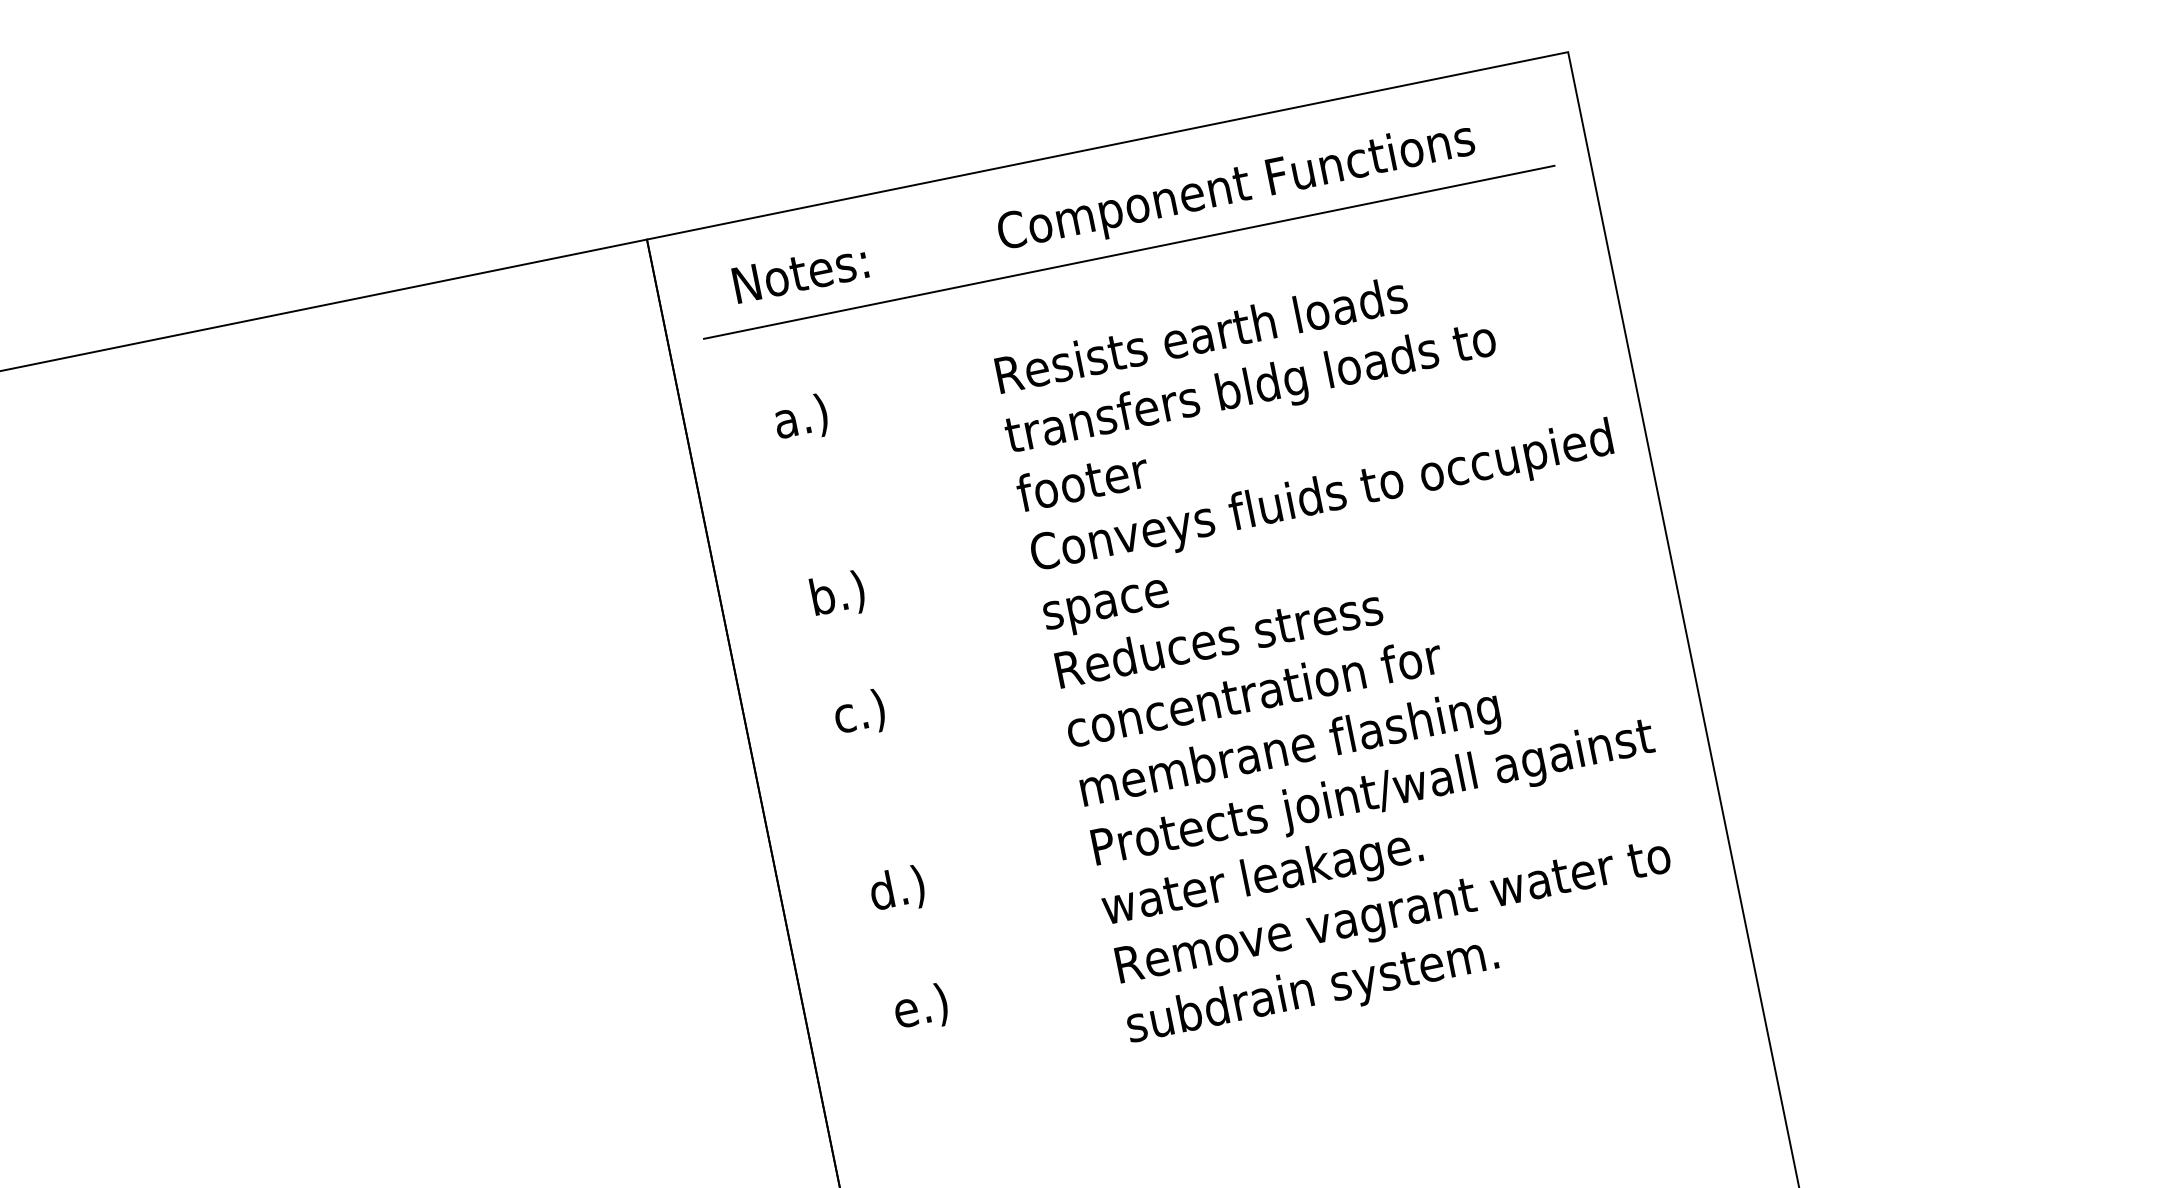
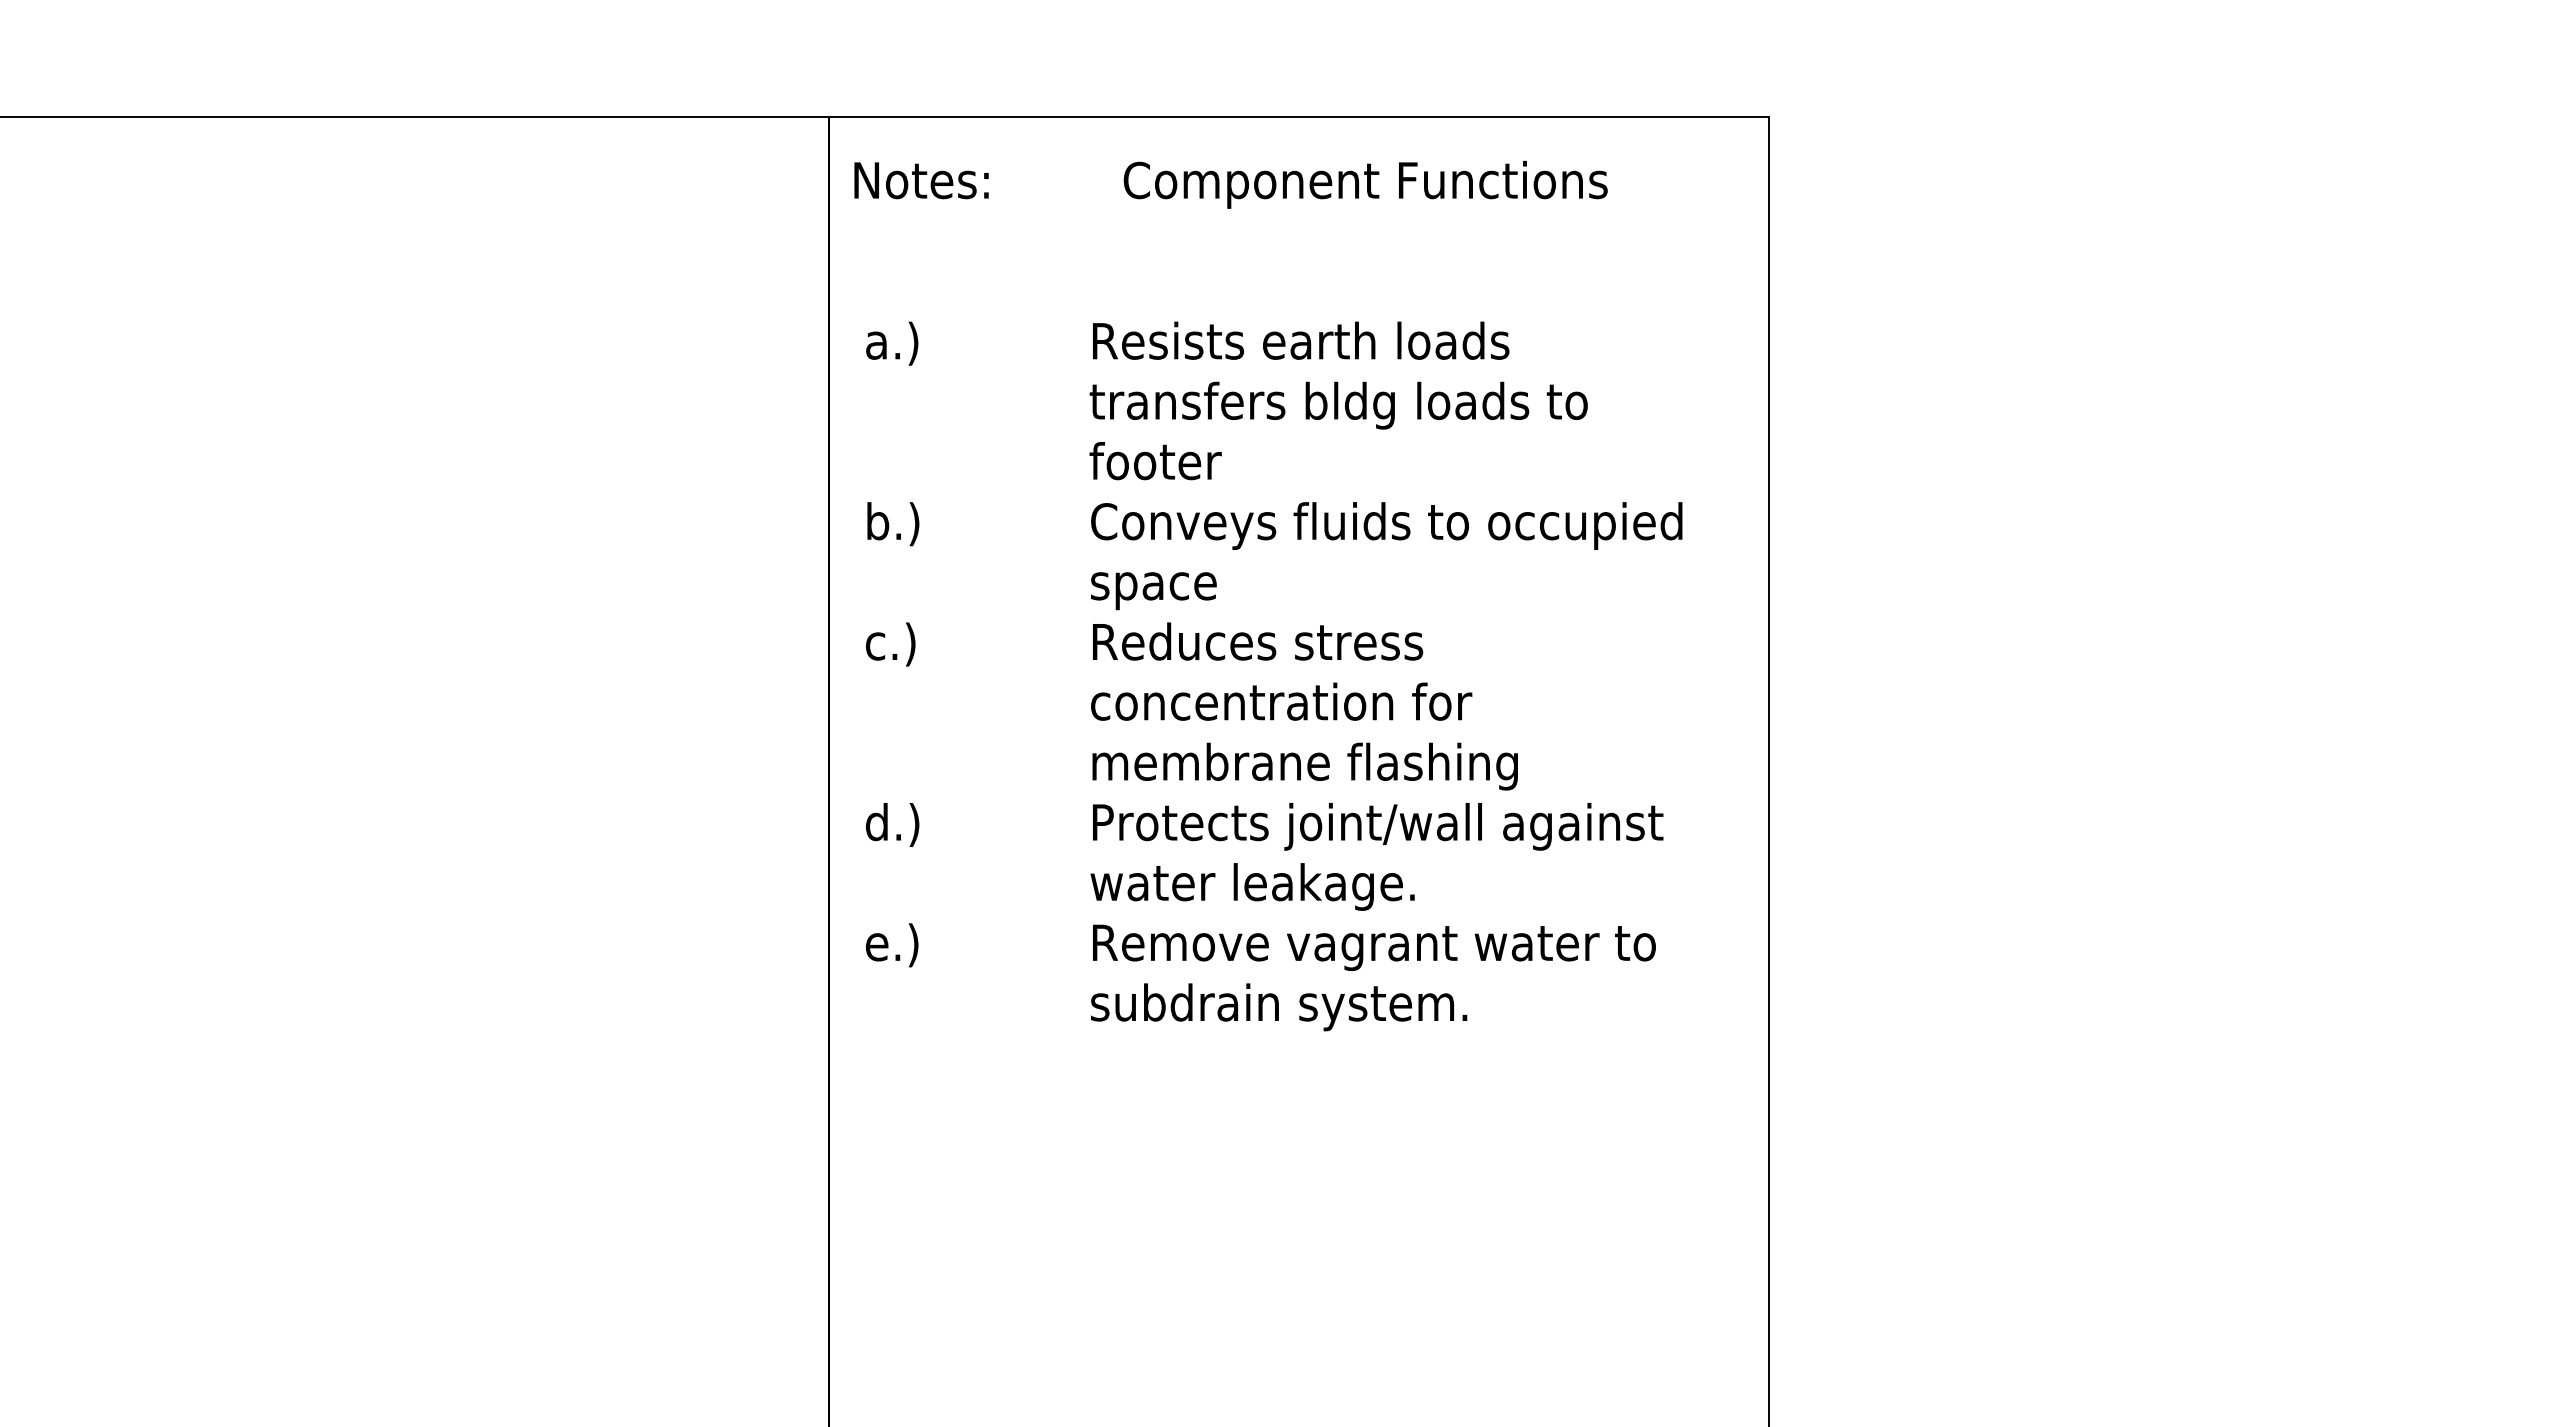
text: (1103, 215) -> (1230, 184), moved
line: (1128, 252) -> (1298, 225), removed
text: (1242, 668) -> (1274, 676), moved

